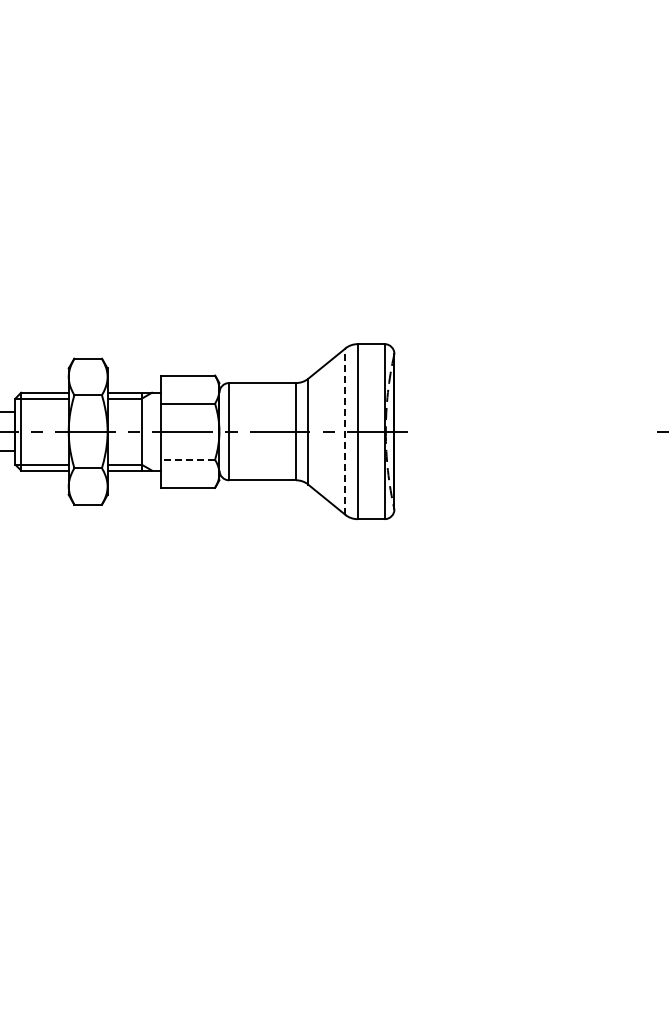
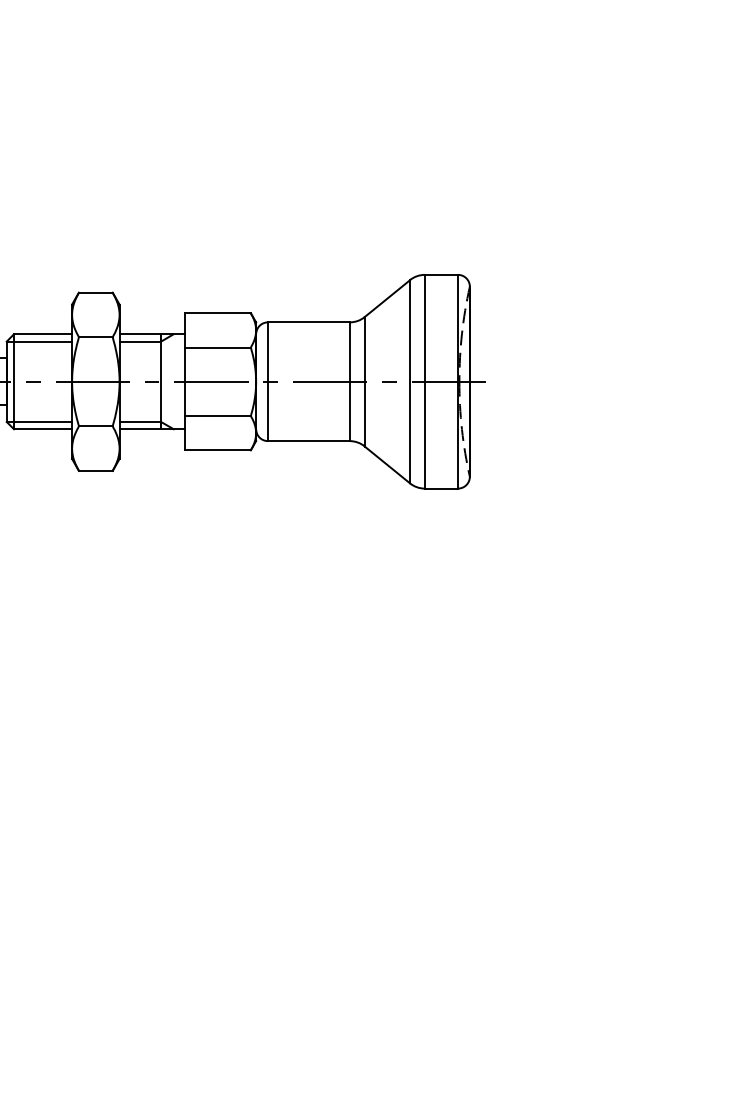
line: (345, 431) -> (410, 381), dashed -> solid
line: (188, 459) -> (218, 415), dashed -> solid

